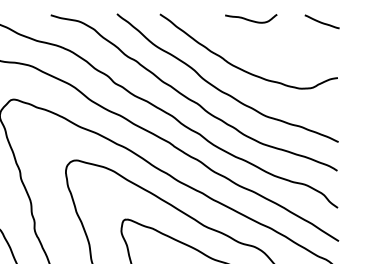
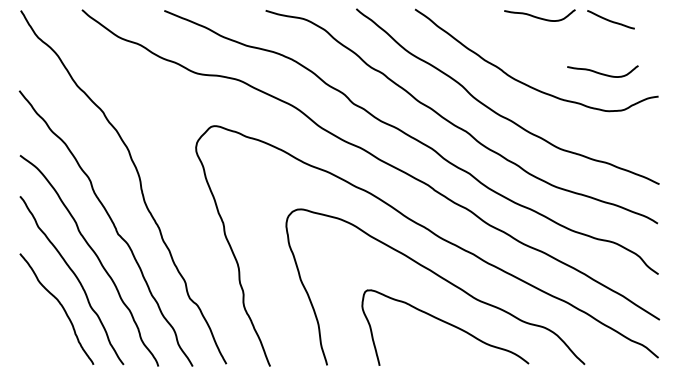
curve: (321, 21) -> (609, 19), moved
curve: (296, 61) -> (602, 73), added

